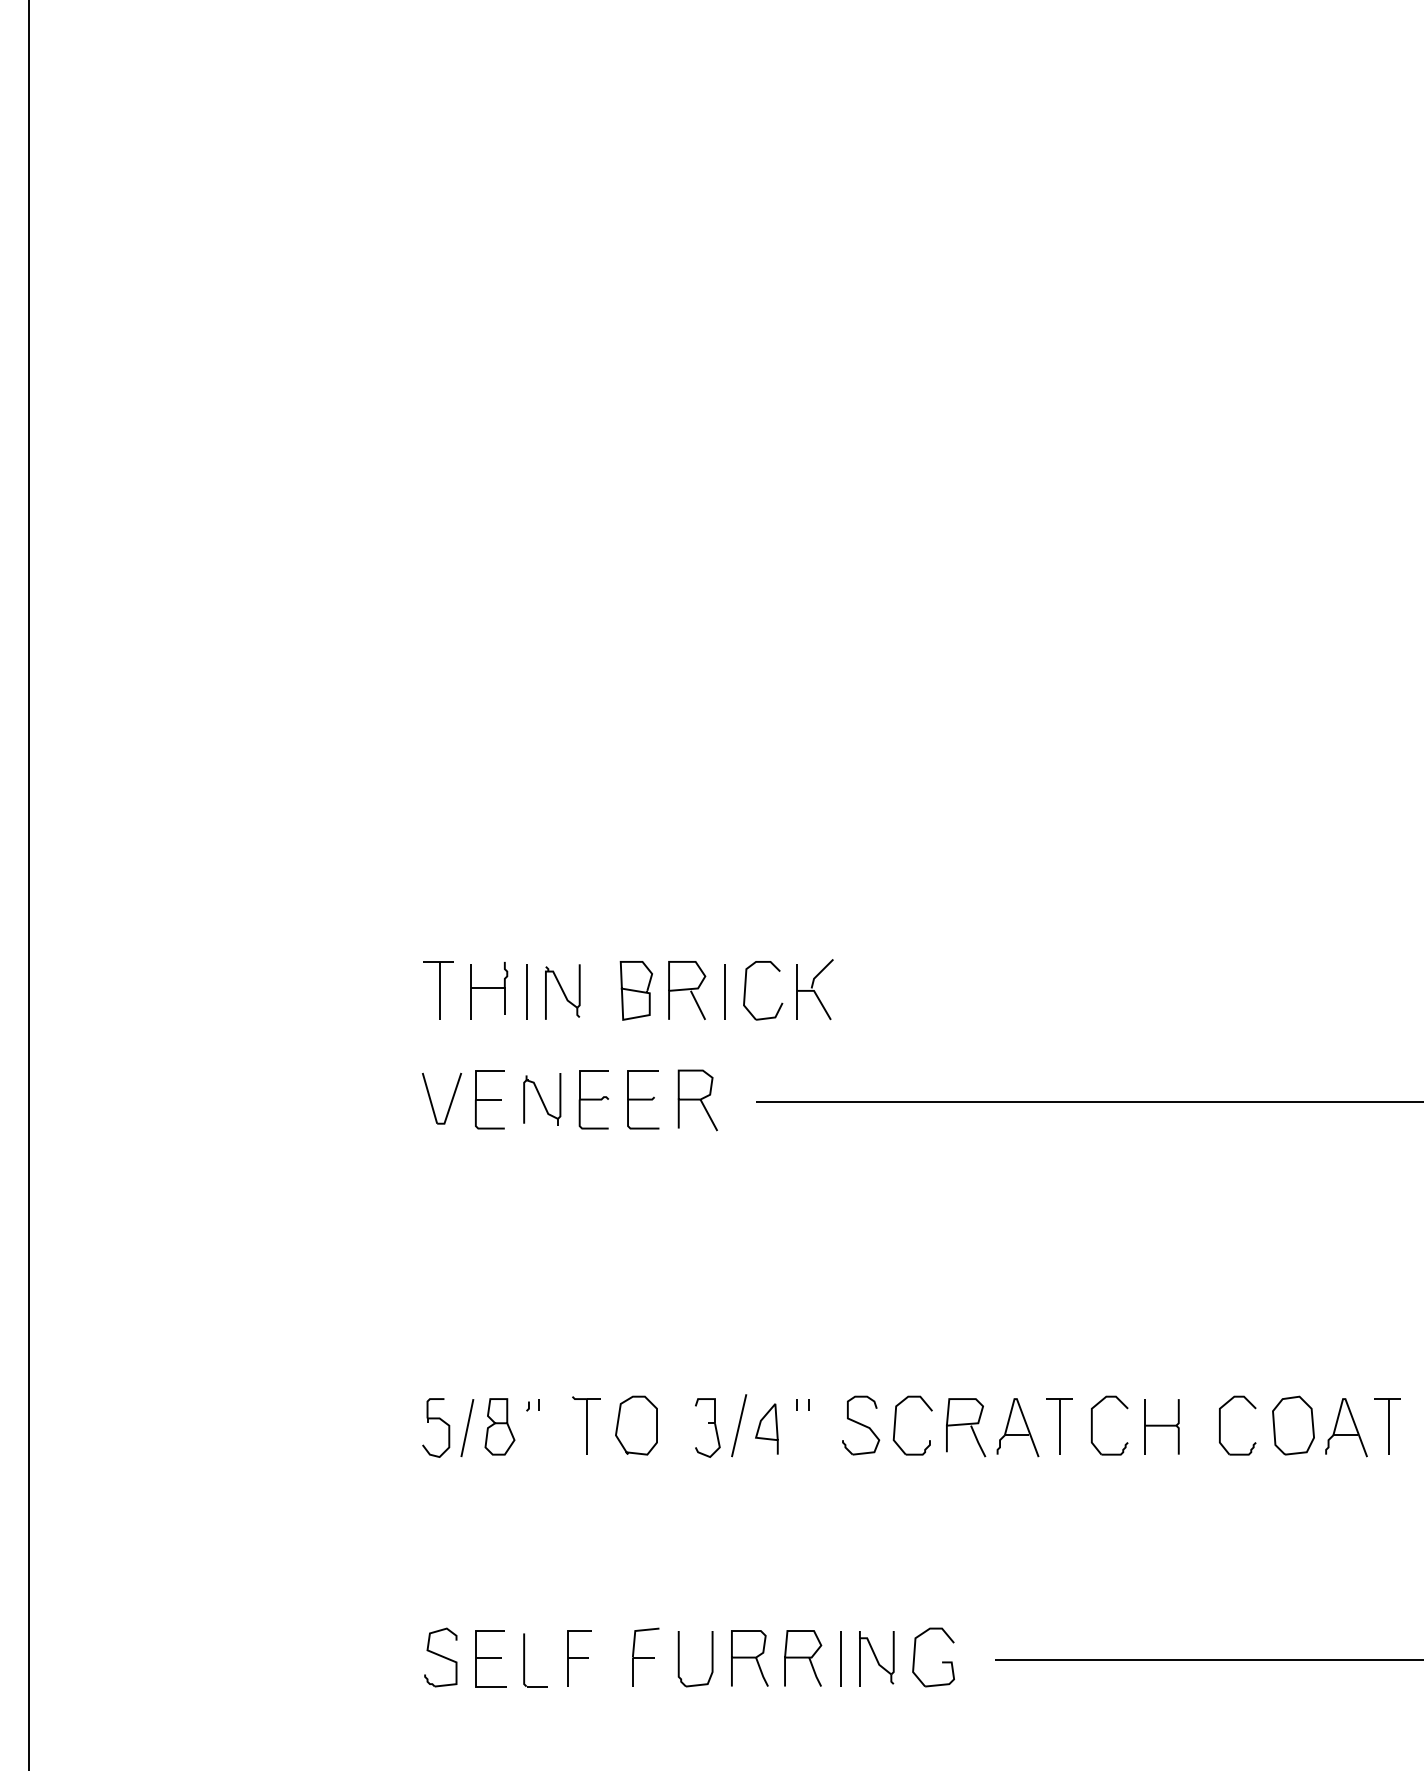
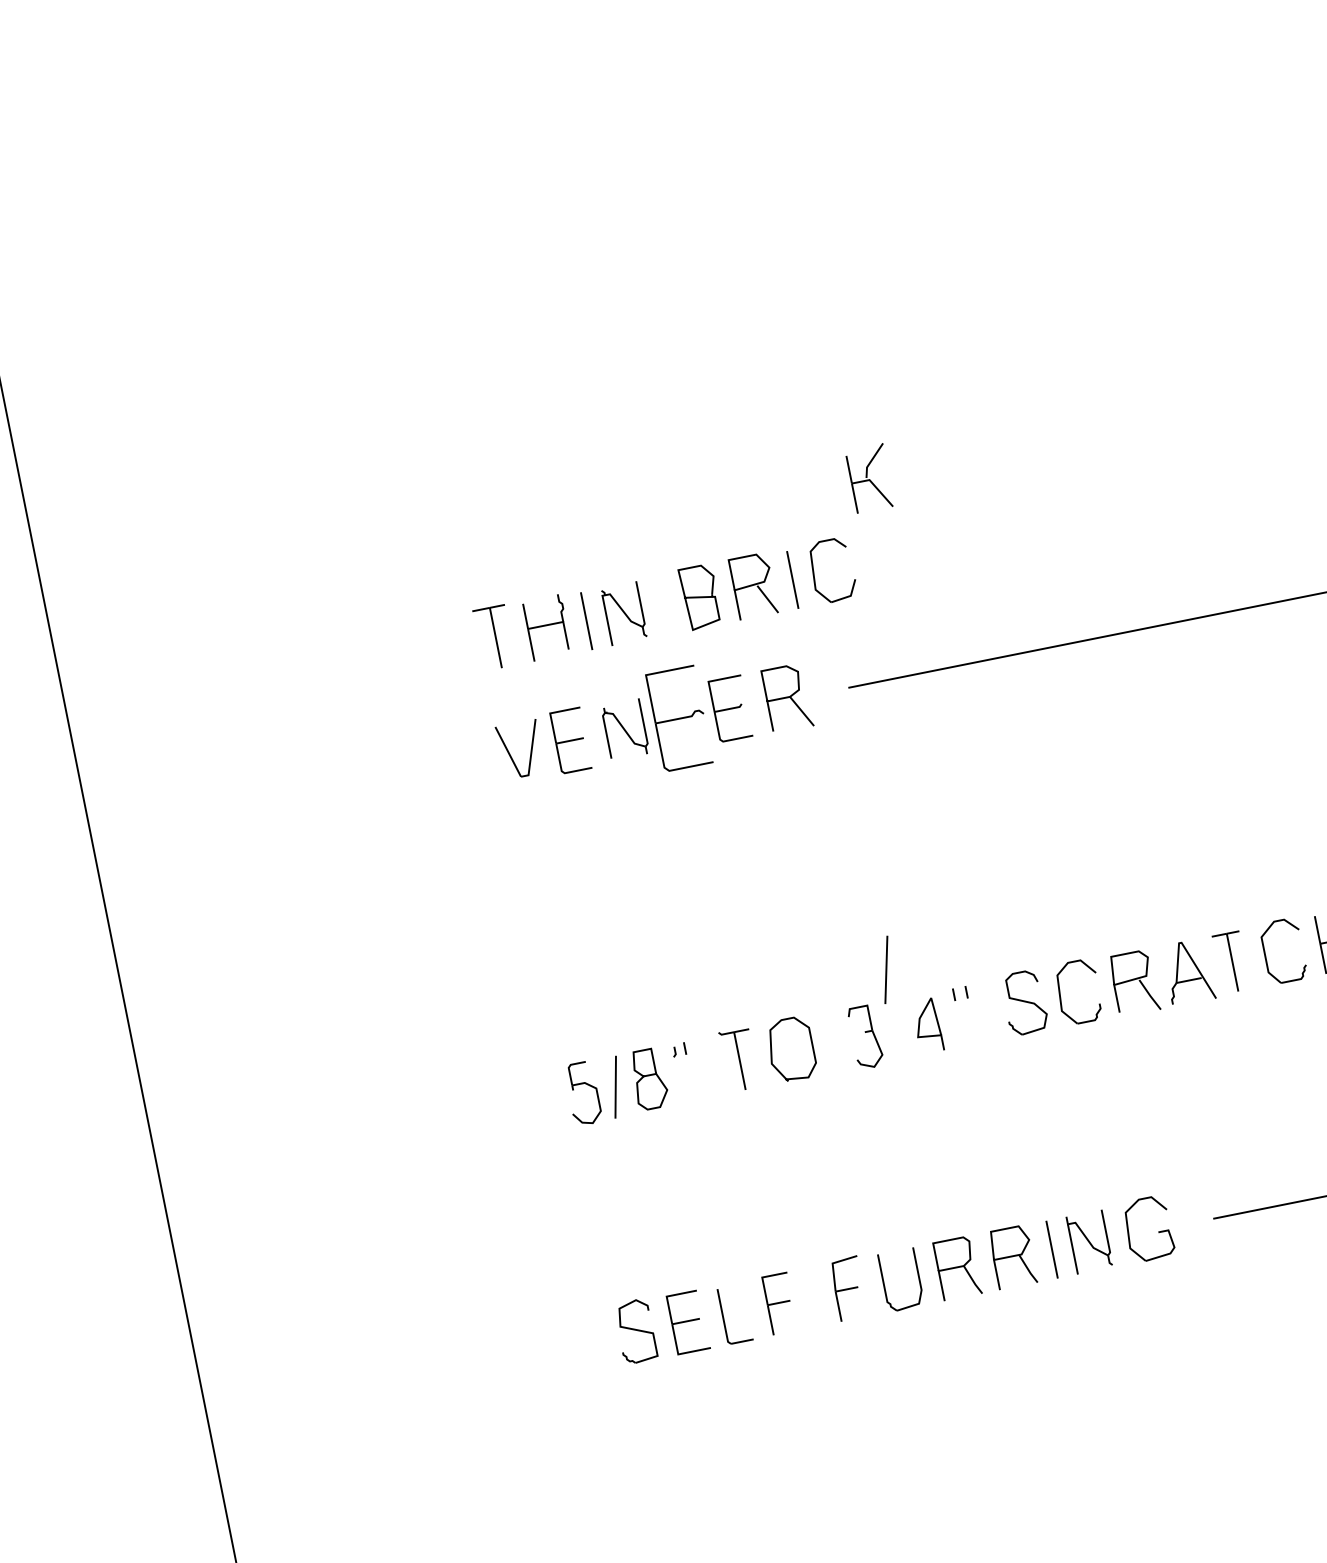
part: (814, 989) -> (869, 478), moved
part: (593, 1099) -> (678, 719), size x1.6
line: (739, 1425) -> (886, 969), moved

